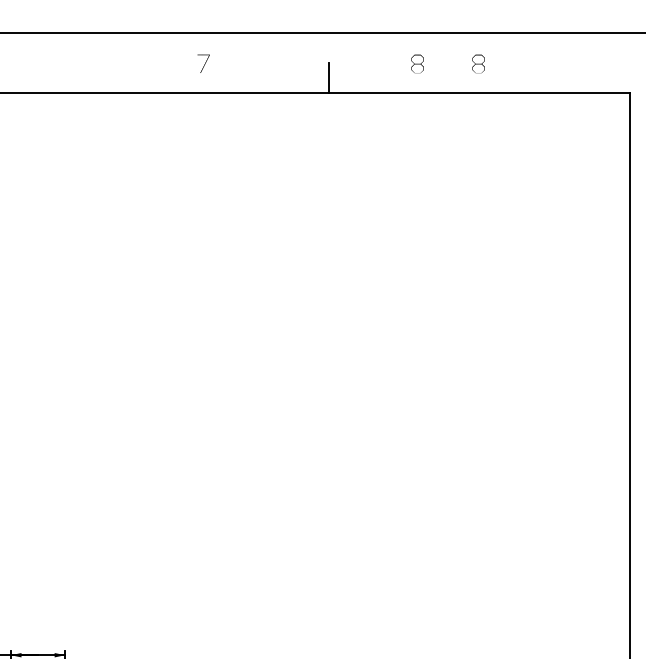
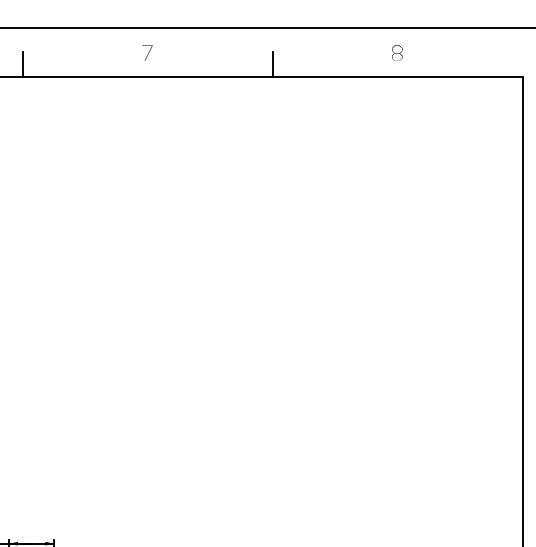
part: (203, 63) -> (147, 52), moved
part: (417, 63) -> (346, 52), removed
line: (28, 77) -> (23, 64), added

